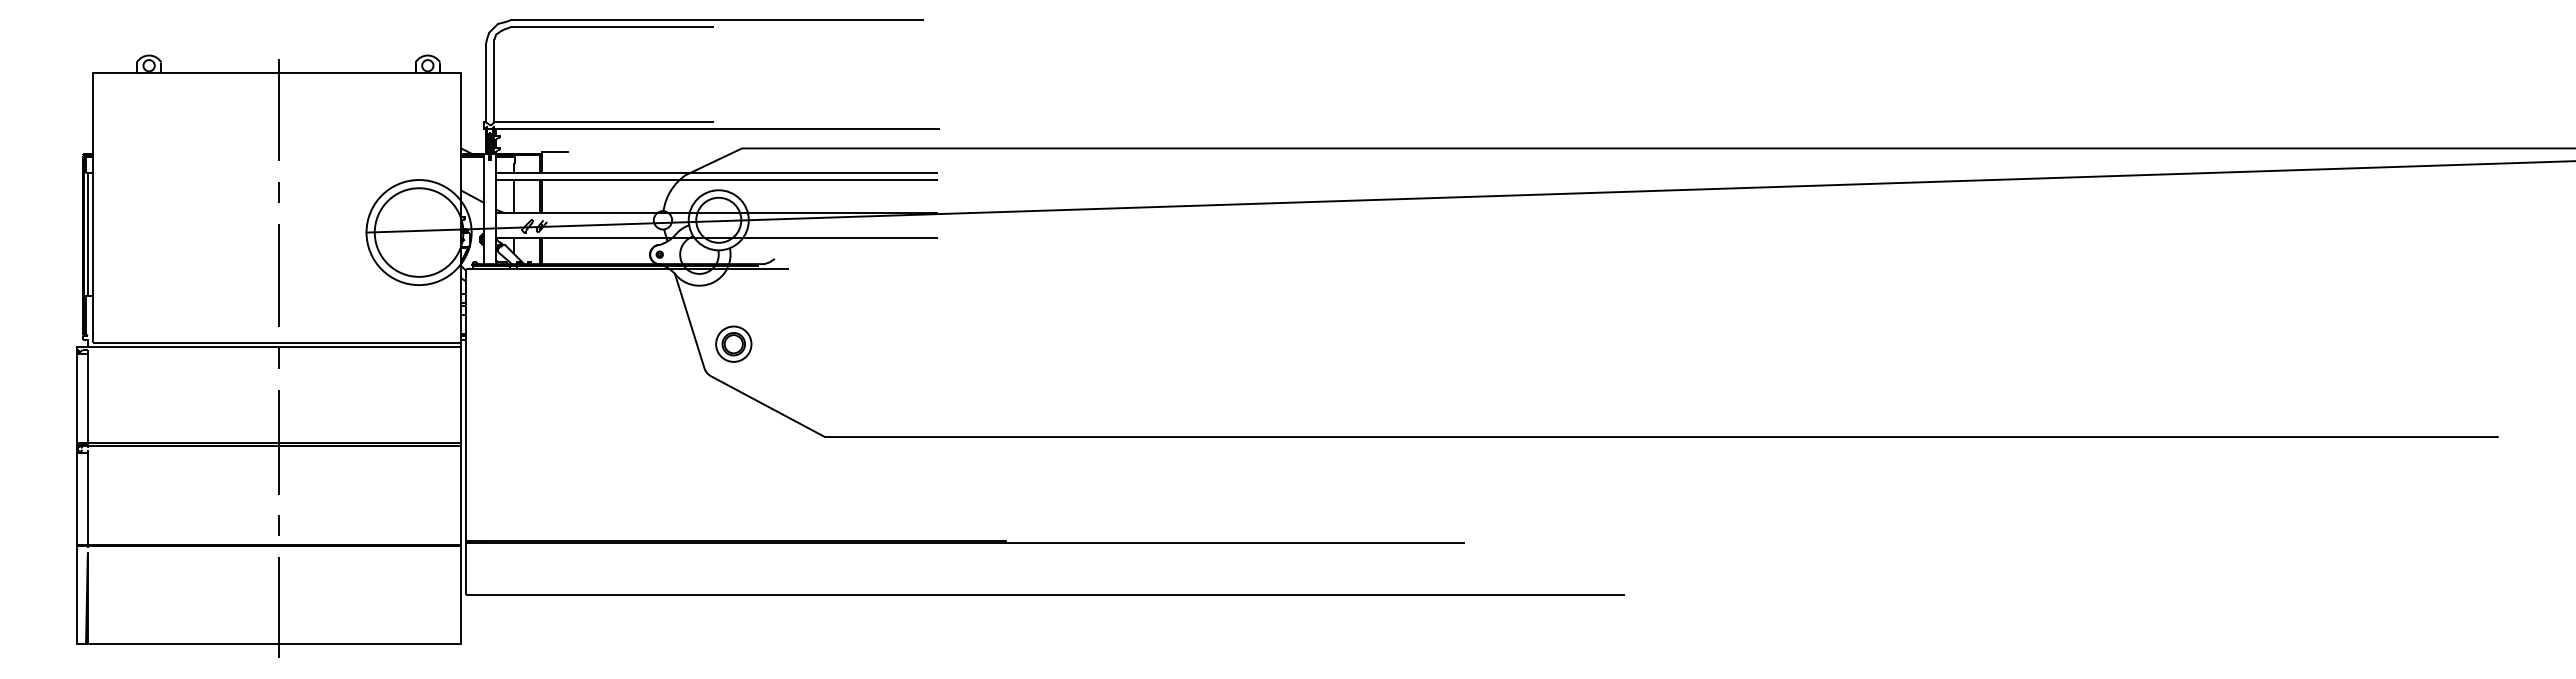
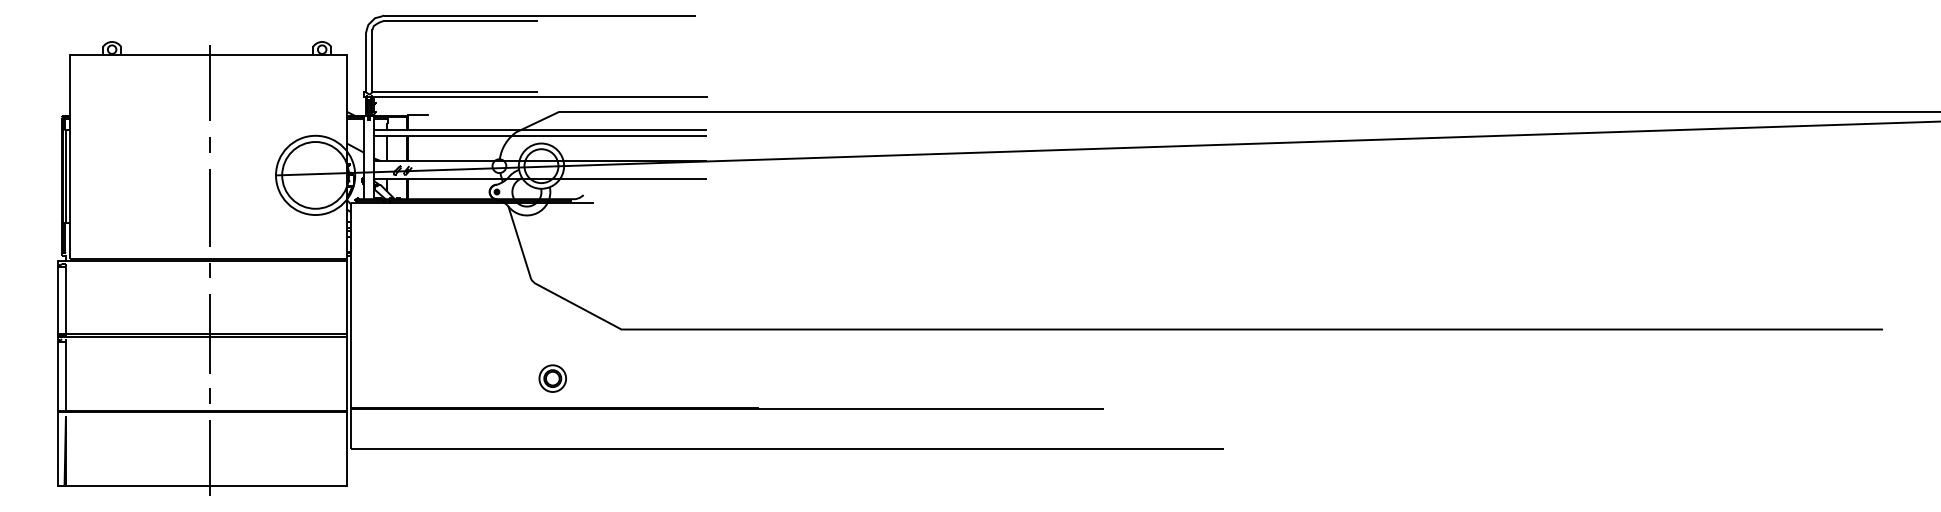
part: (733, 343) -> (552, 378), moved

